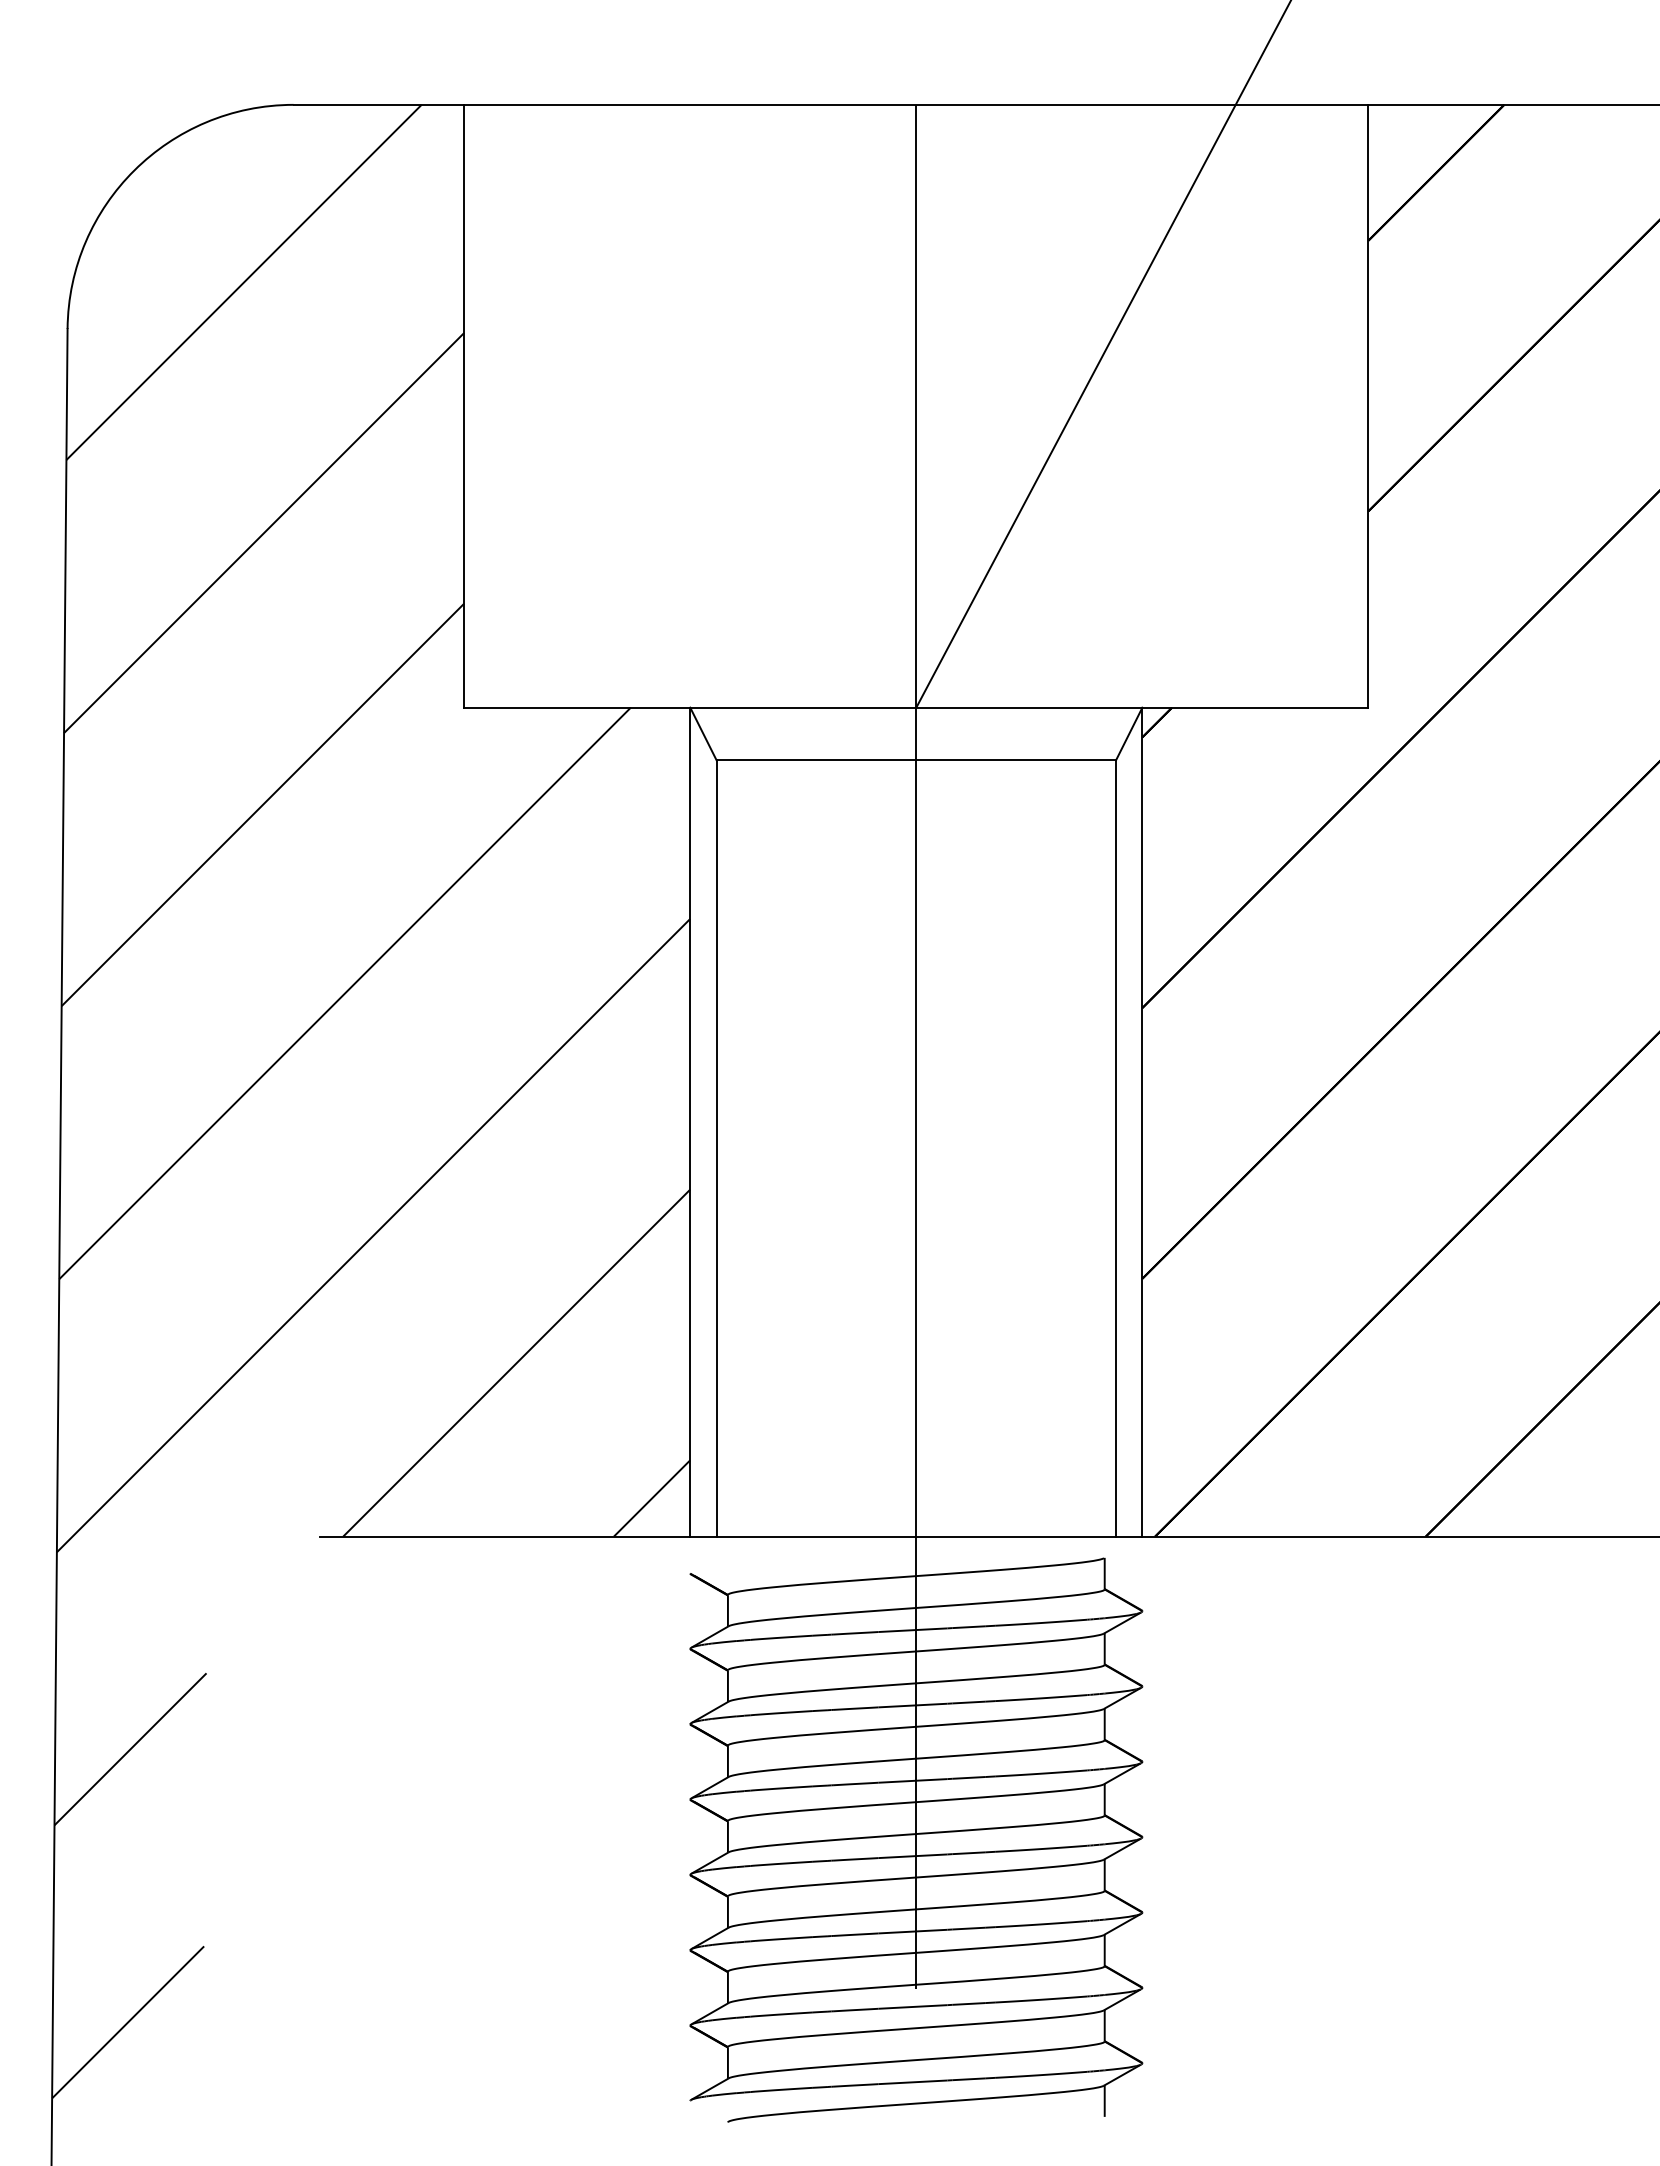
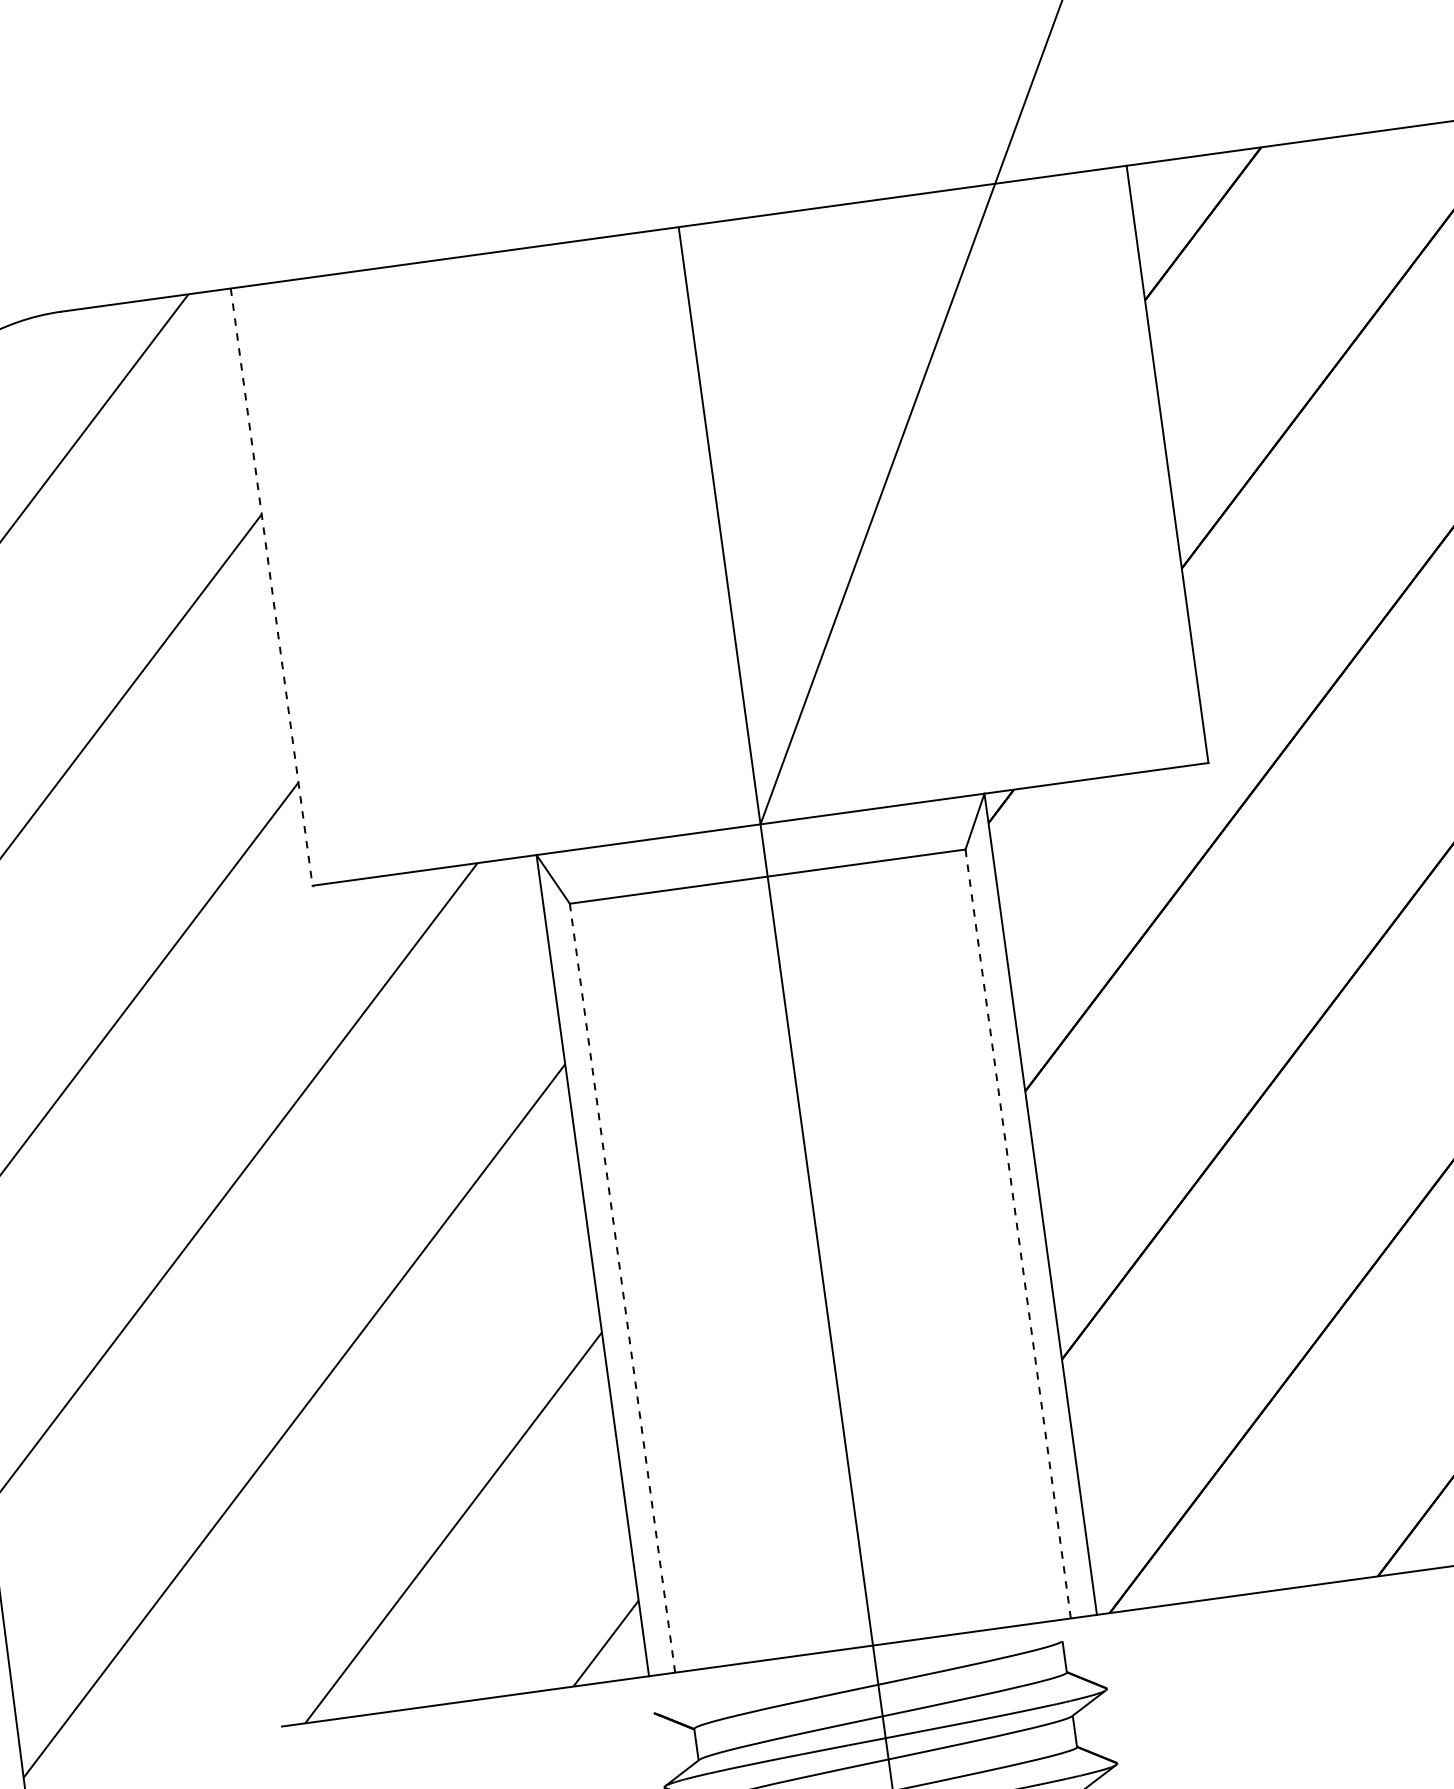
line: (464, 406) -> (271, 587), solid -> dashed
line: (716, 1147) -> (622, 1287), solid -> dashed
line: (1116, 1147) -> (1018, 1232), solid -> dashed

